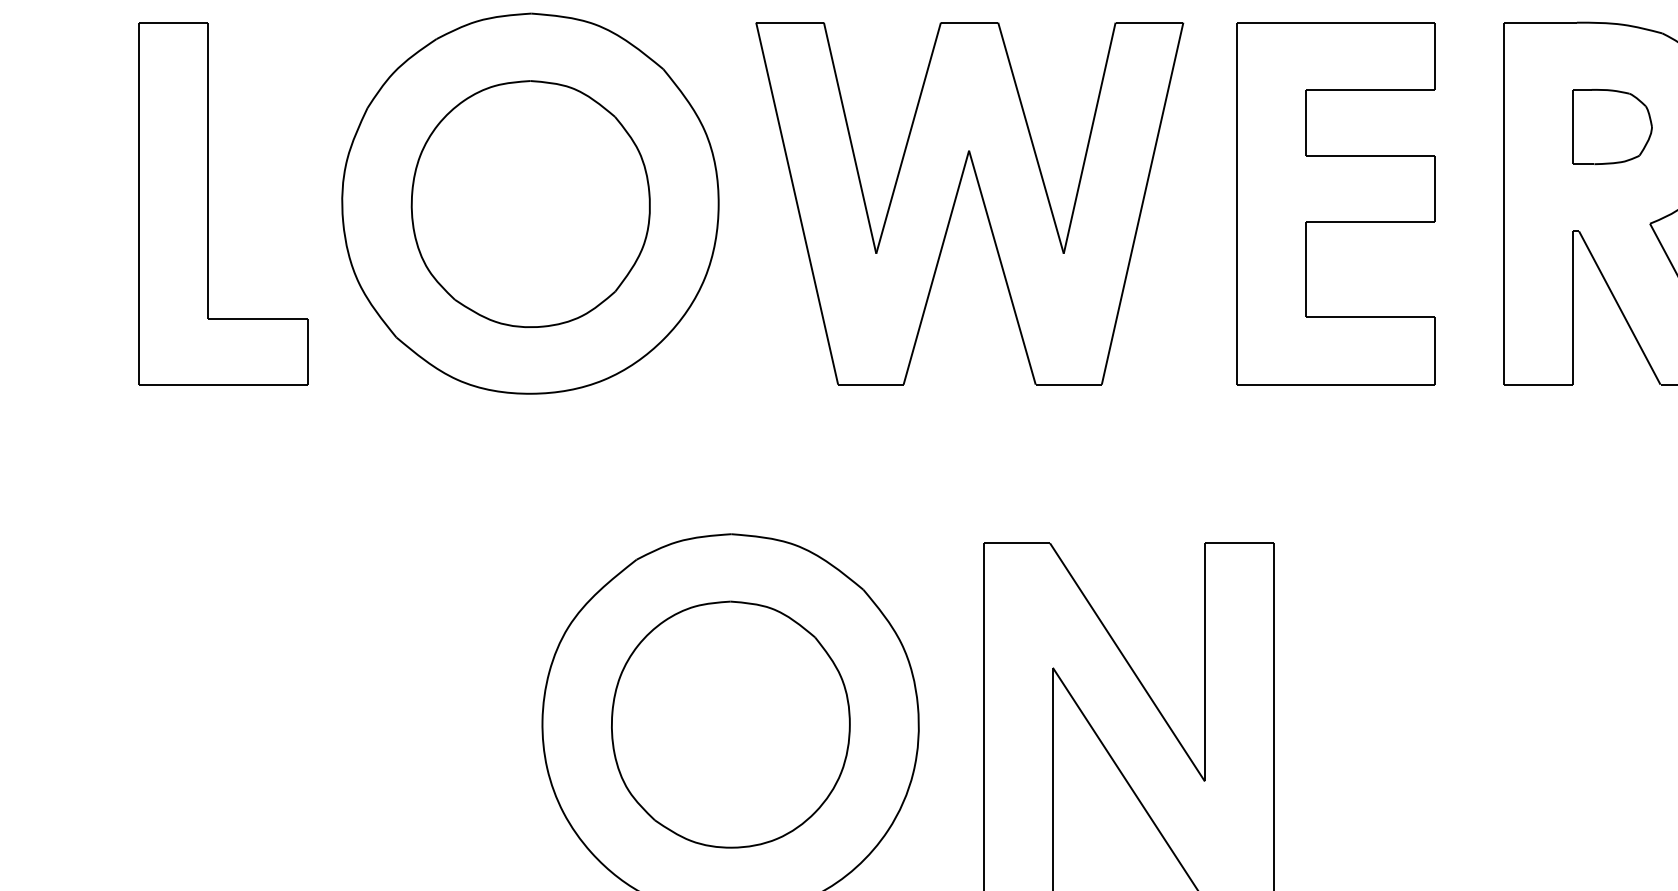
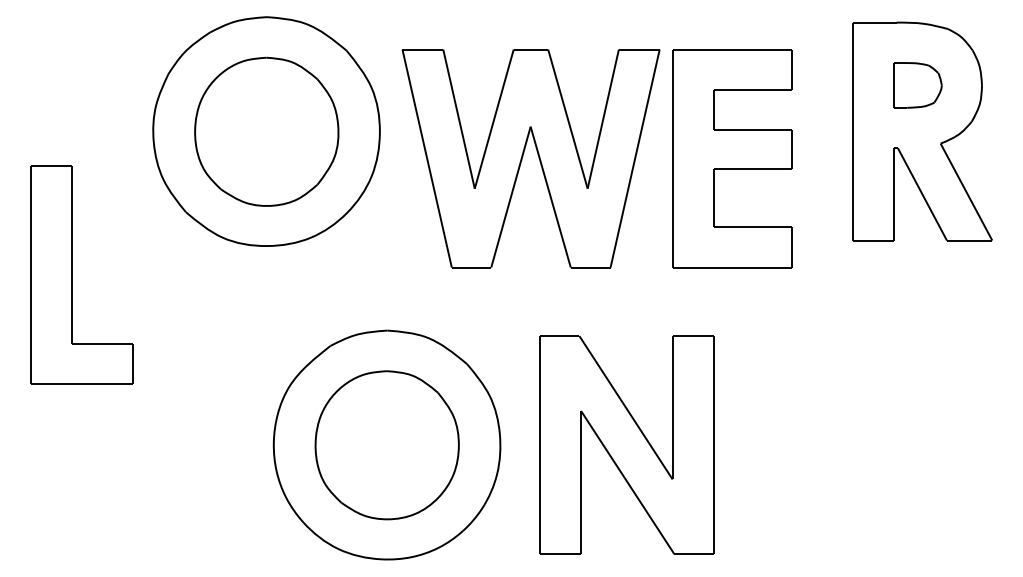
part: (957, 200) -> (523, 156), moved
part: (208, 203) -> (72, 274), moved
part: (1335, 203) -> (732, 158), moved

